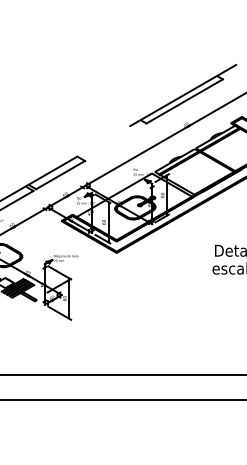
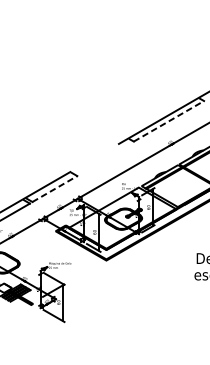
line: (185, 101) -> (169, 121), solid -> dashed
line: (61, 174) -> (55, 188), solid -> dashed

